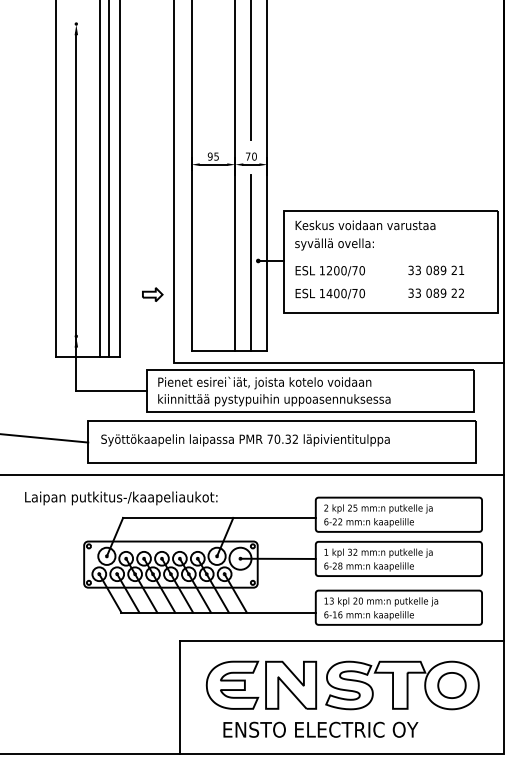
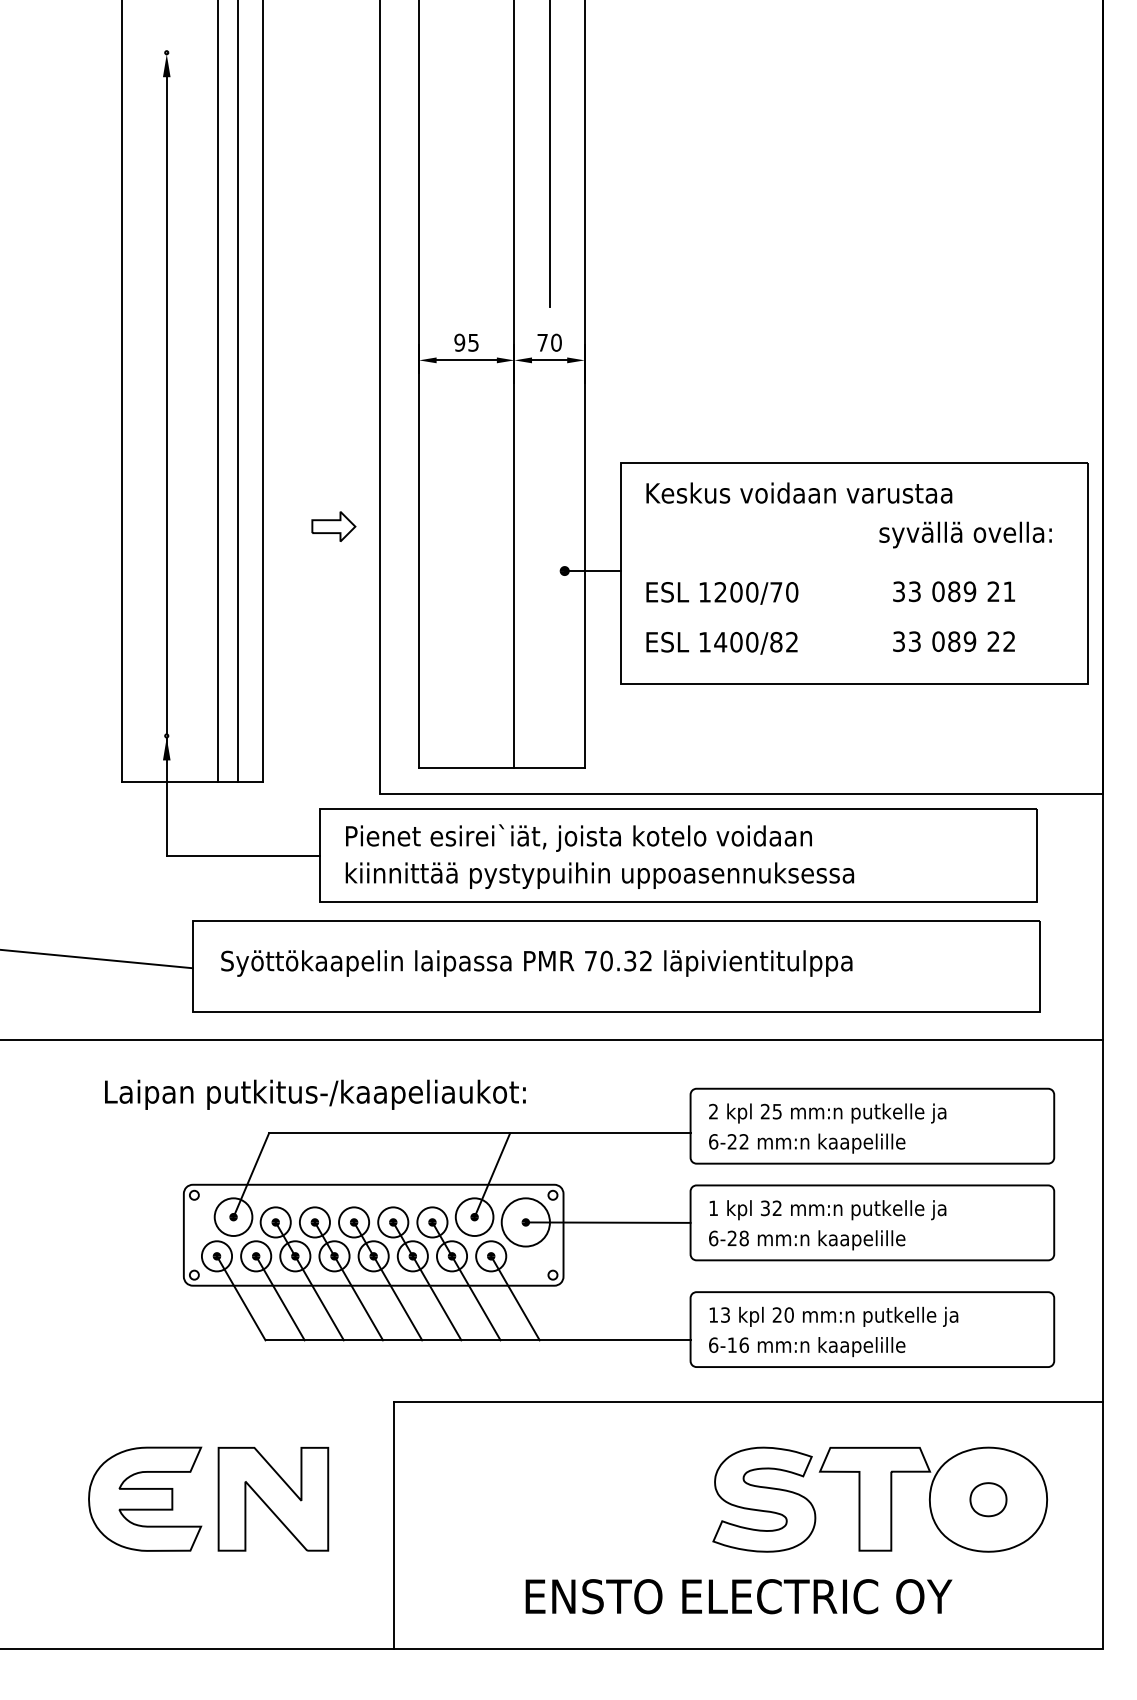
text: (334, 244) -> (965, 535), moved
line: (251, 262) -> (549, 574), removed
text: (358, 293) -> (783, 642), 1400/70 -> 1400/82
part: (152, 294) -> (333, 526), moved
text: (121, 498) -> (315, 1095), moved
part: (261, 684) -> (208, 1497), moved
part: (451, 685) -> (987, 1499), size x0.6
text: (320, 729) -> (738, 1595), moved

